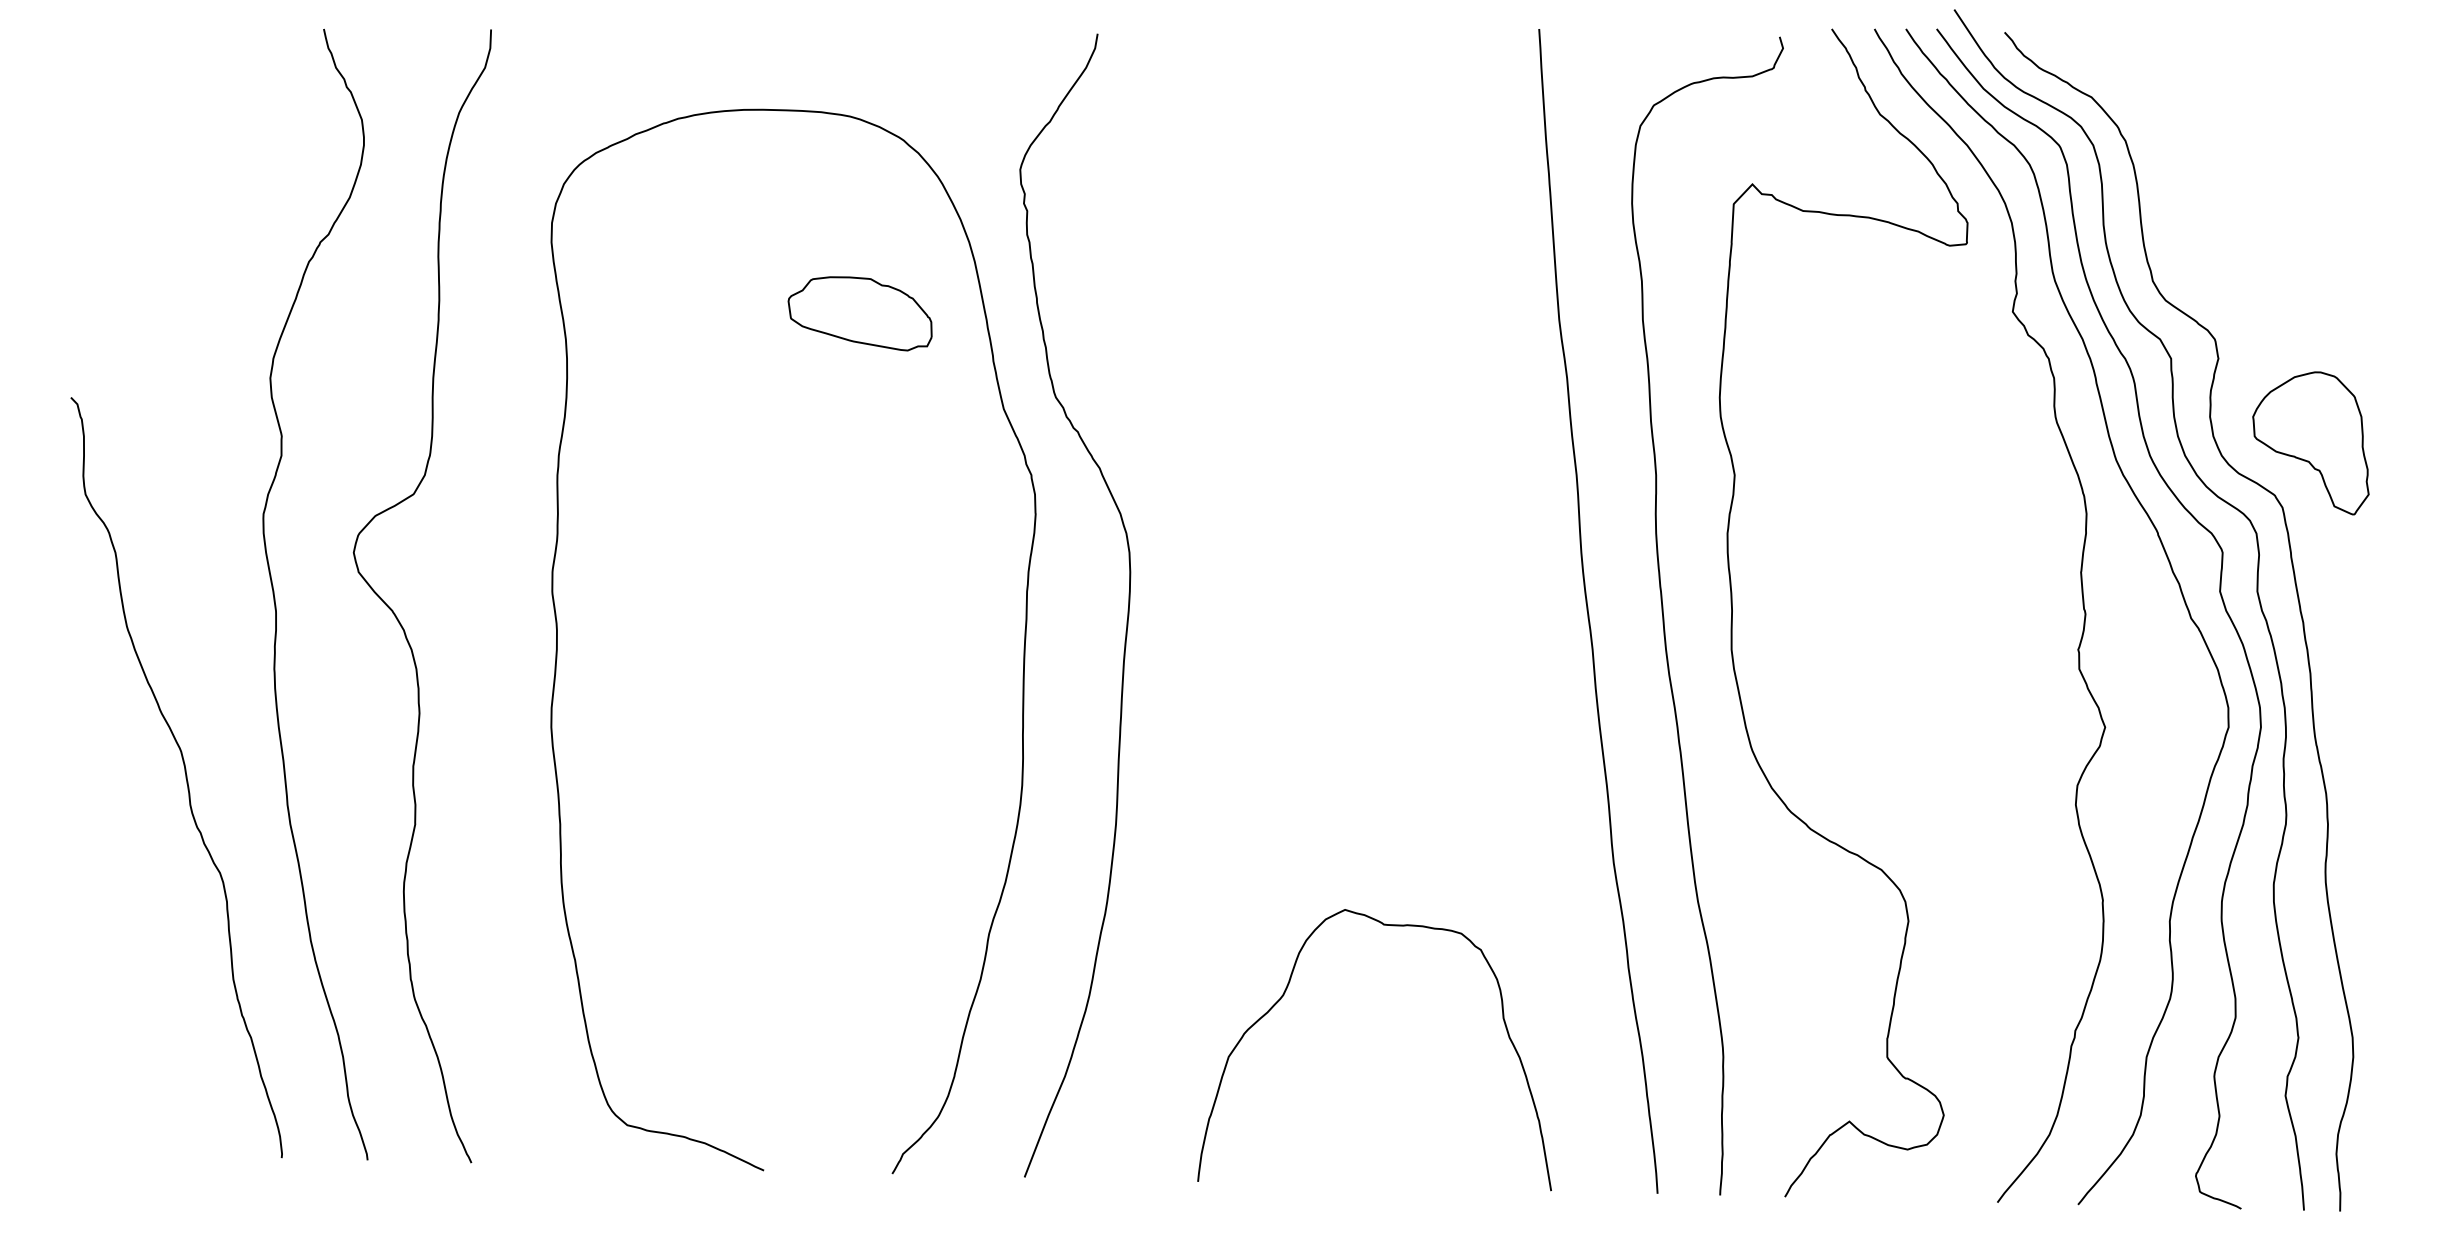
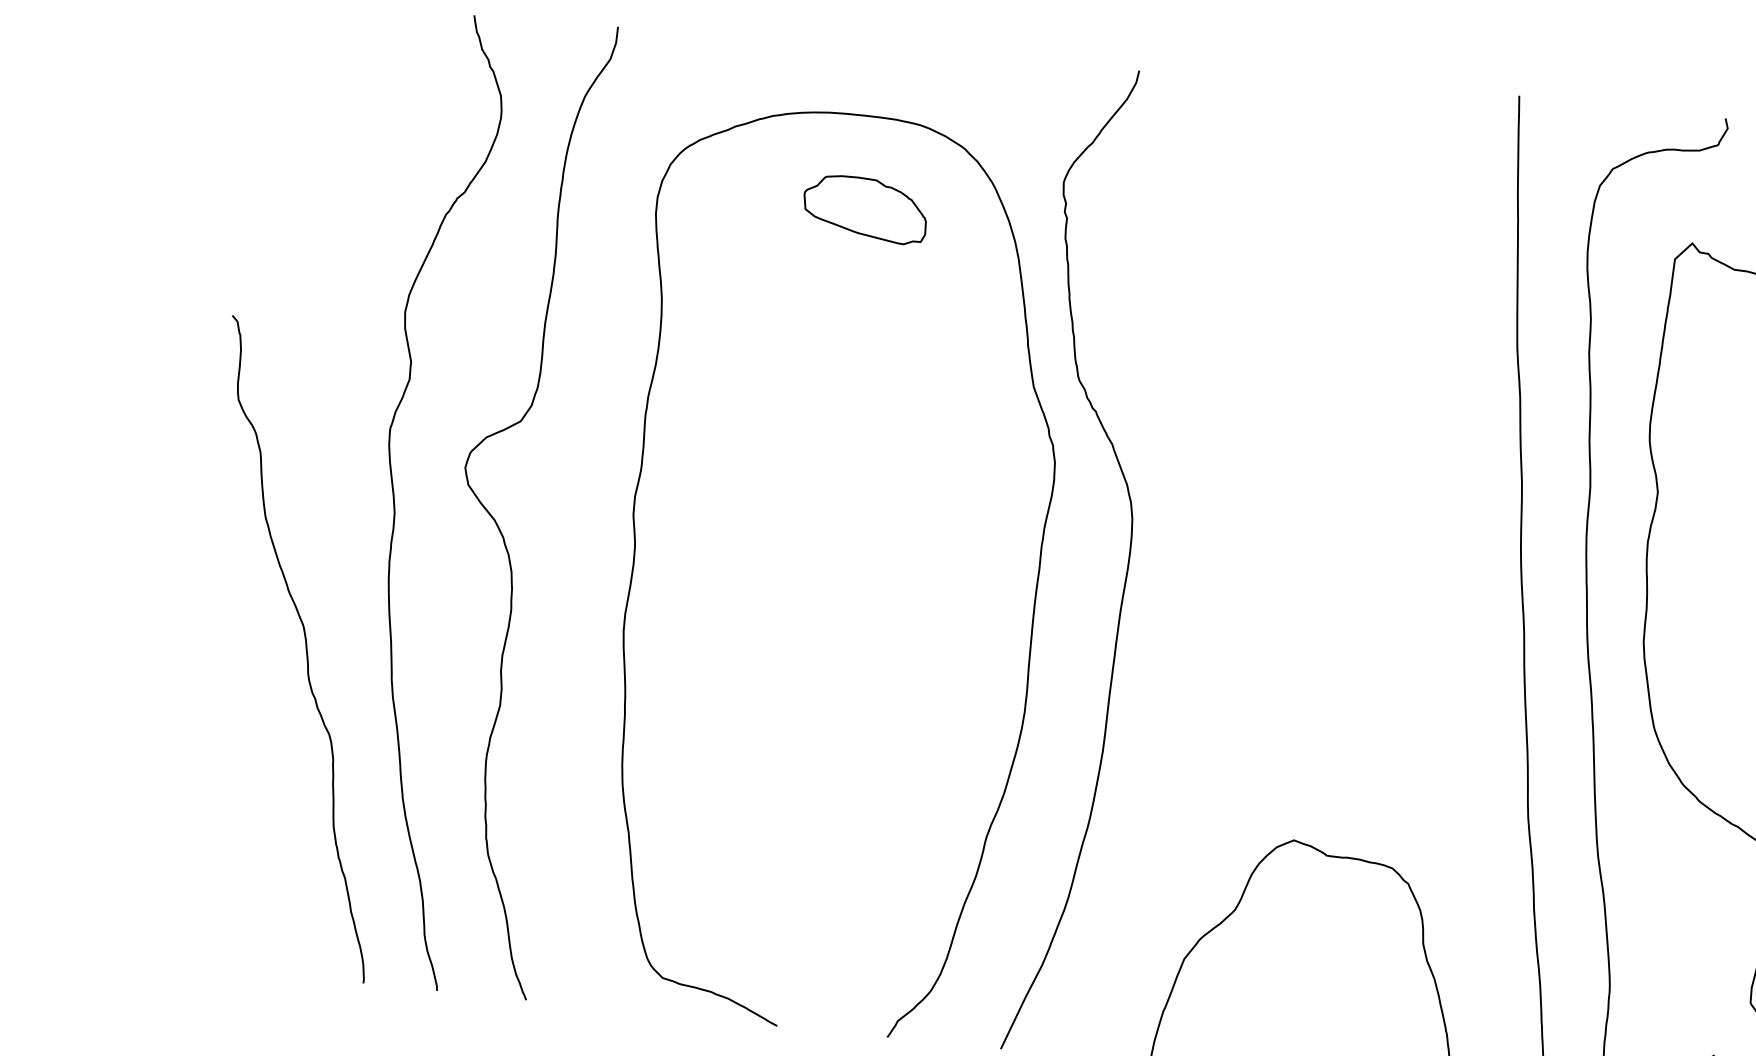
part: (859, 313) -> (864, 209), moved

